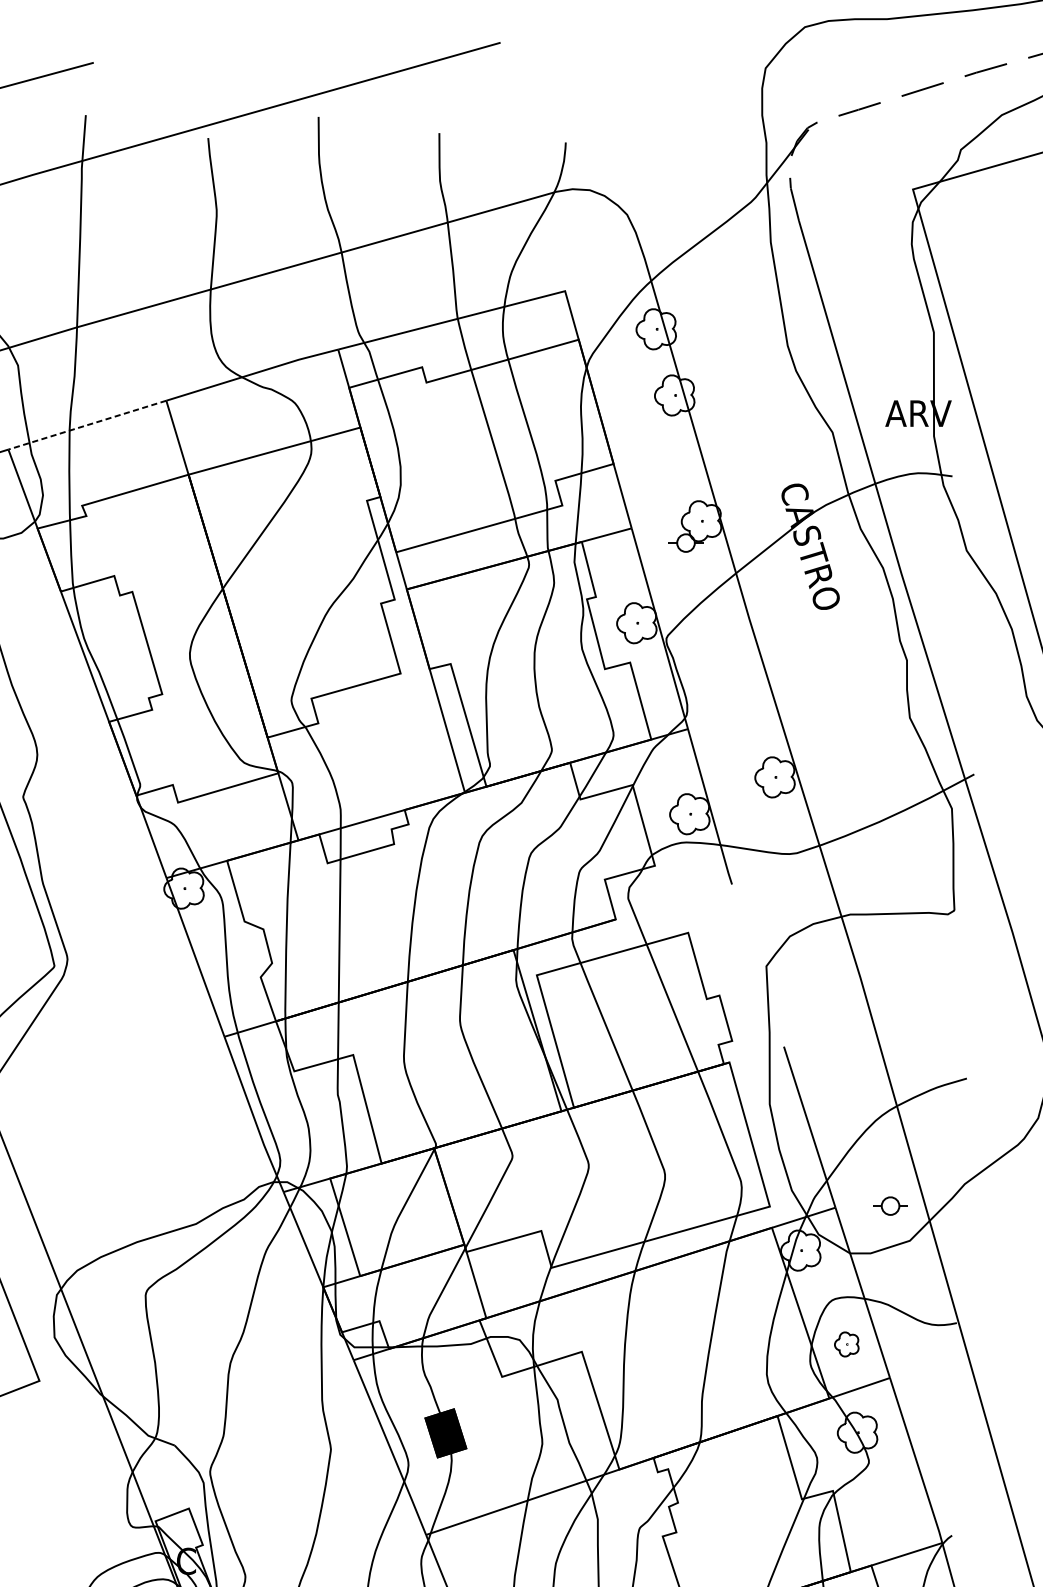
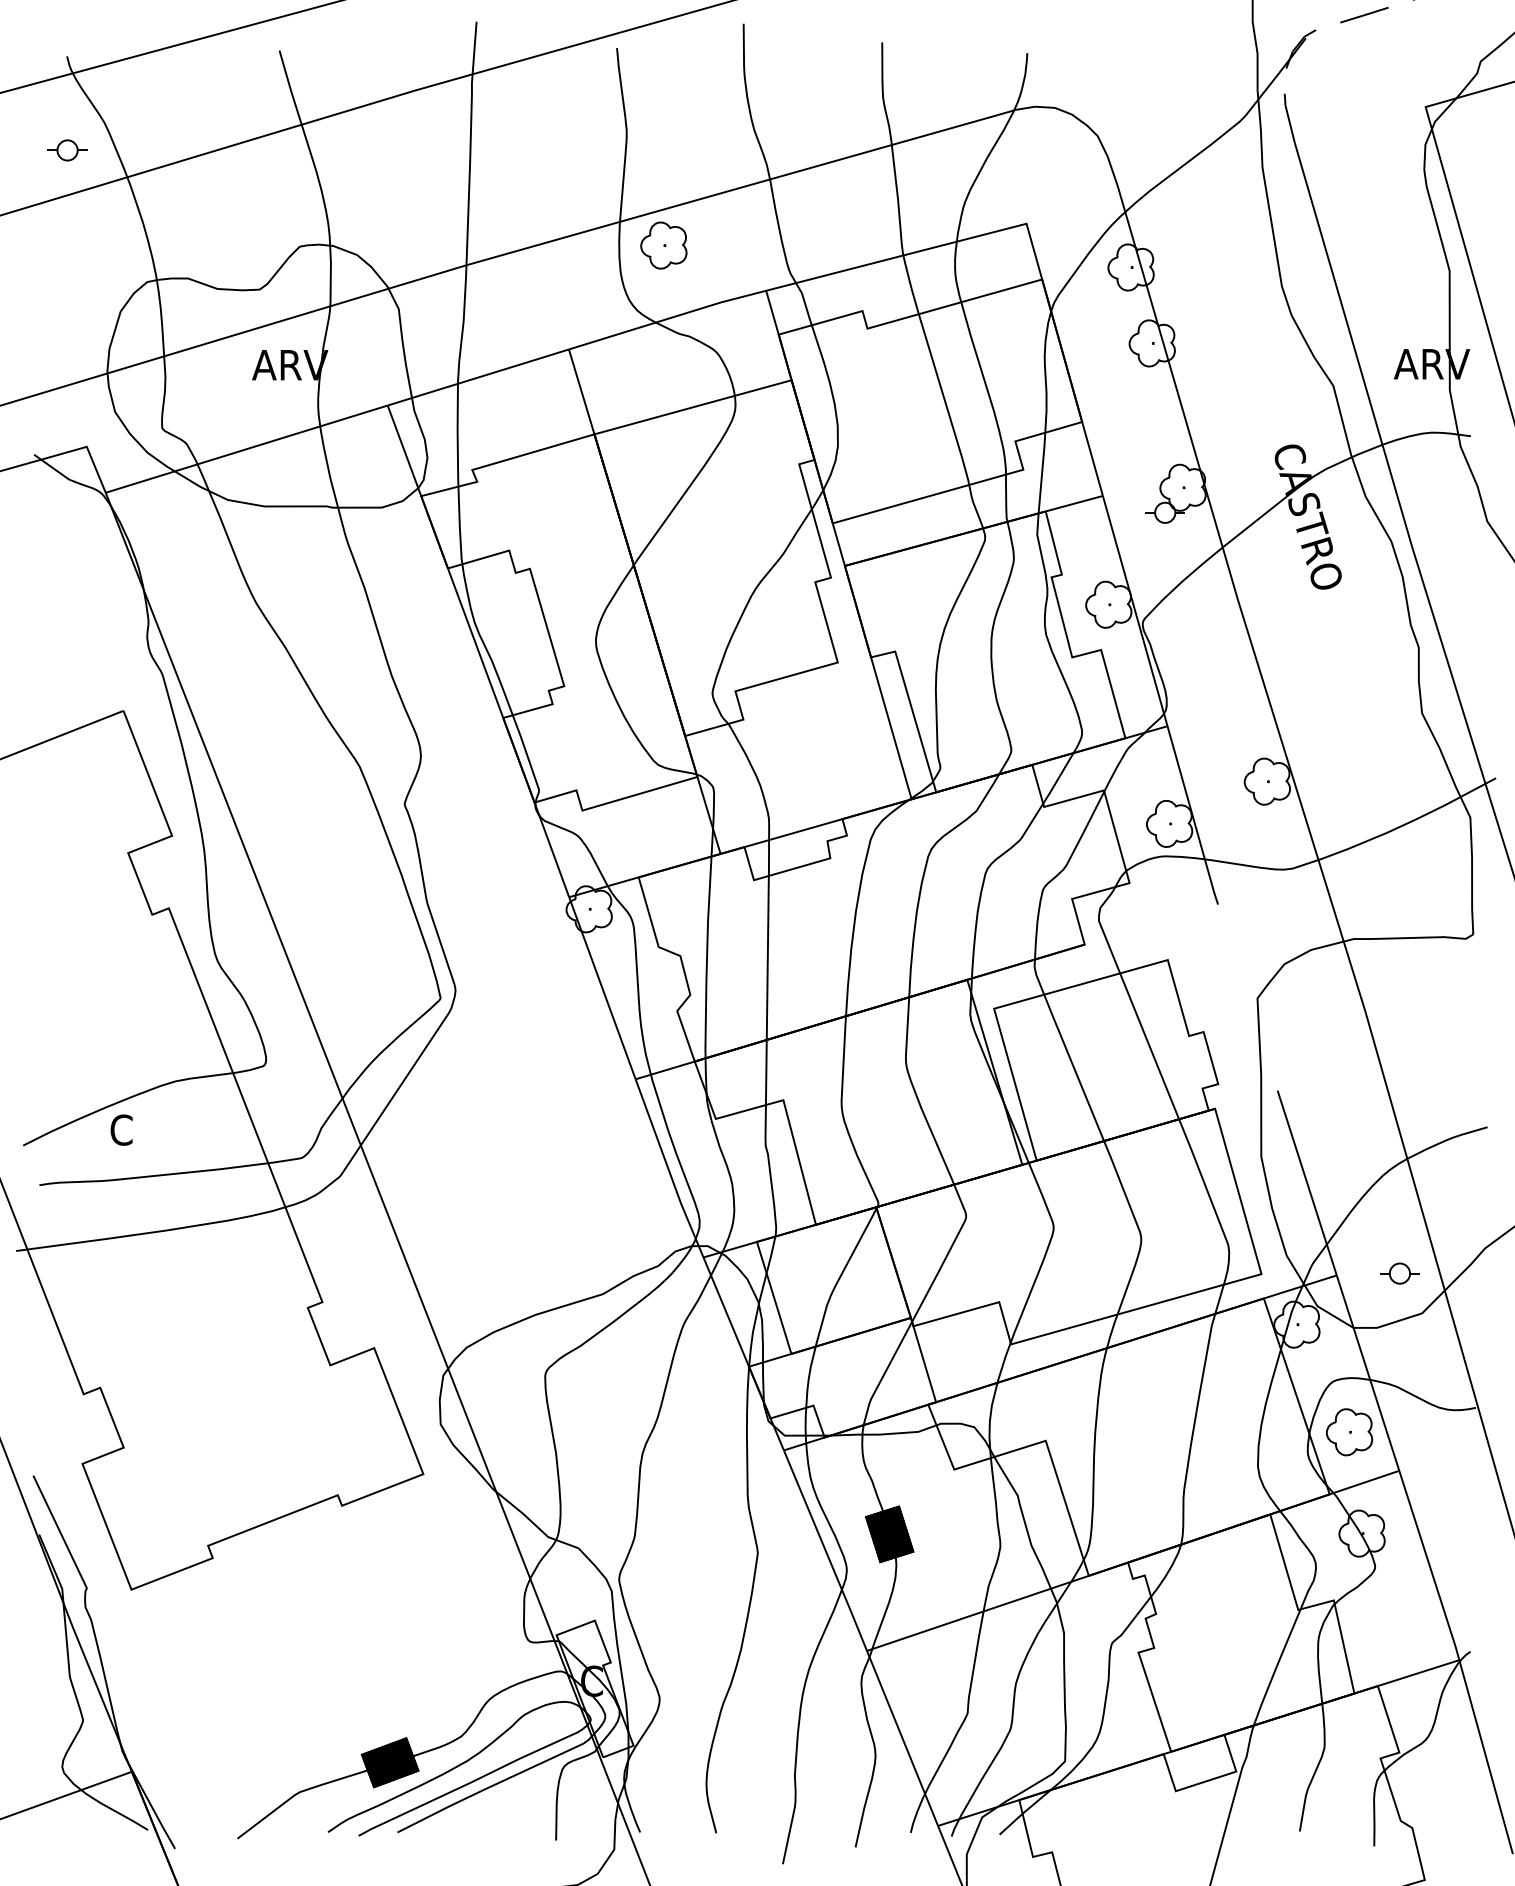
part: (248, 310) -> (663, 245), added
line: (87, 425) -> (478, 377), dashed -> solid
part: (846, 1344) -> (1349, 1432), size x1.67

